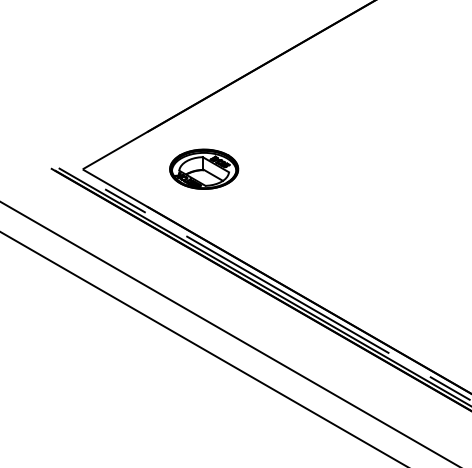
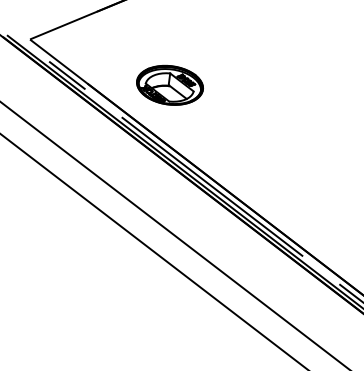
part: (204, 168) -> (170, 84), moved

